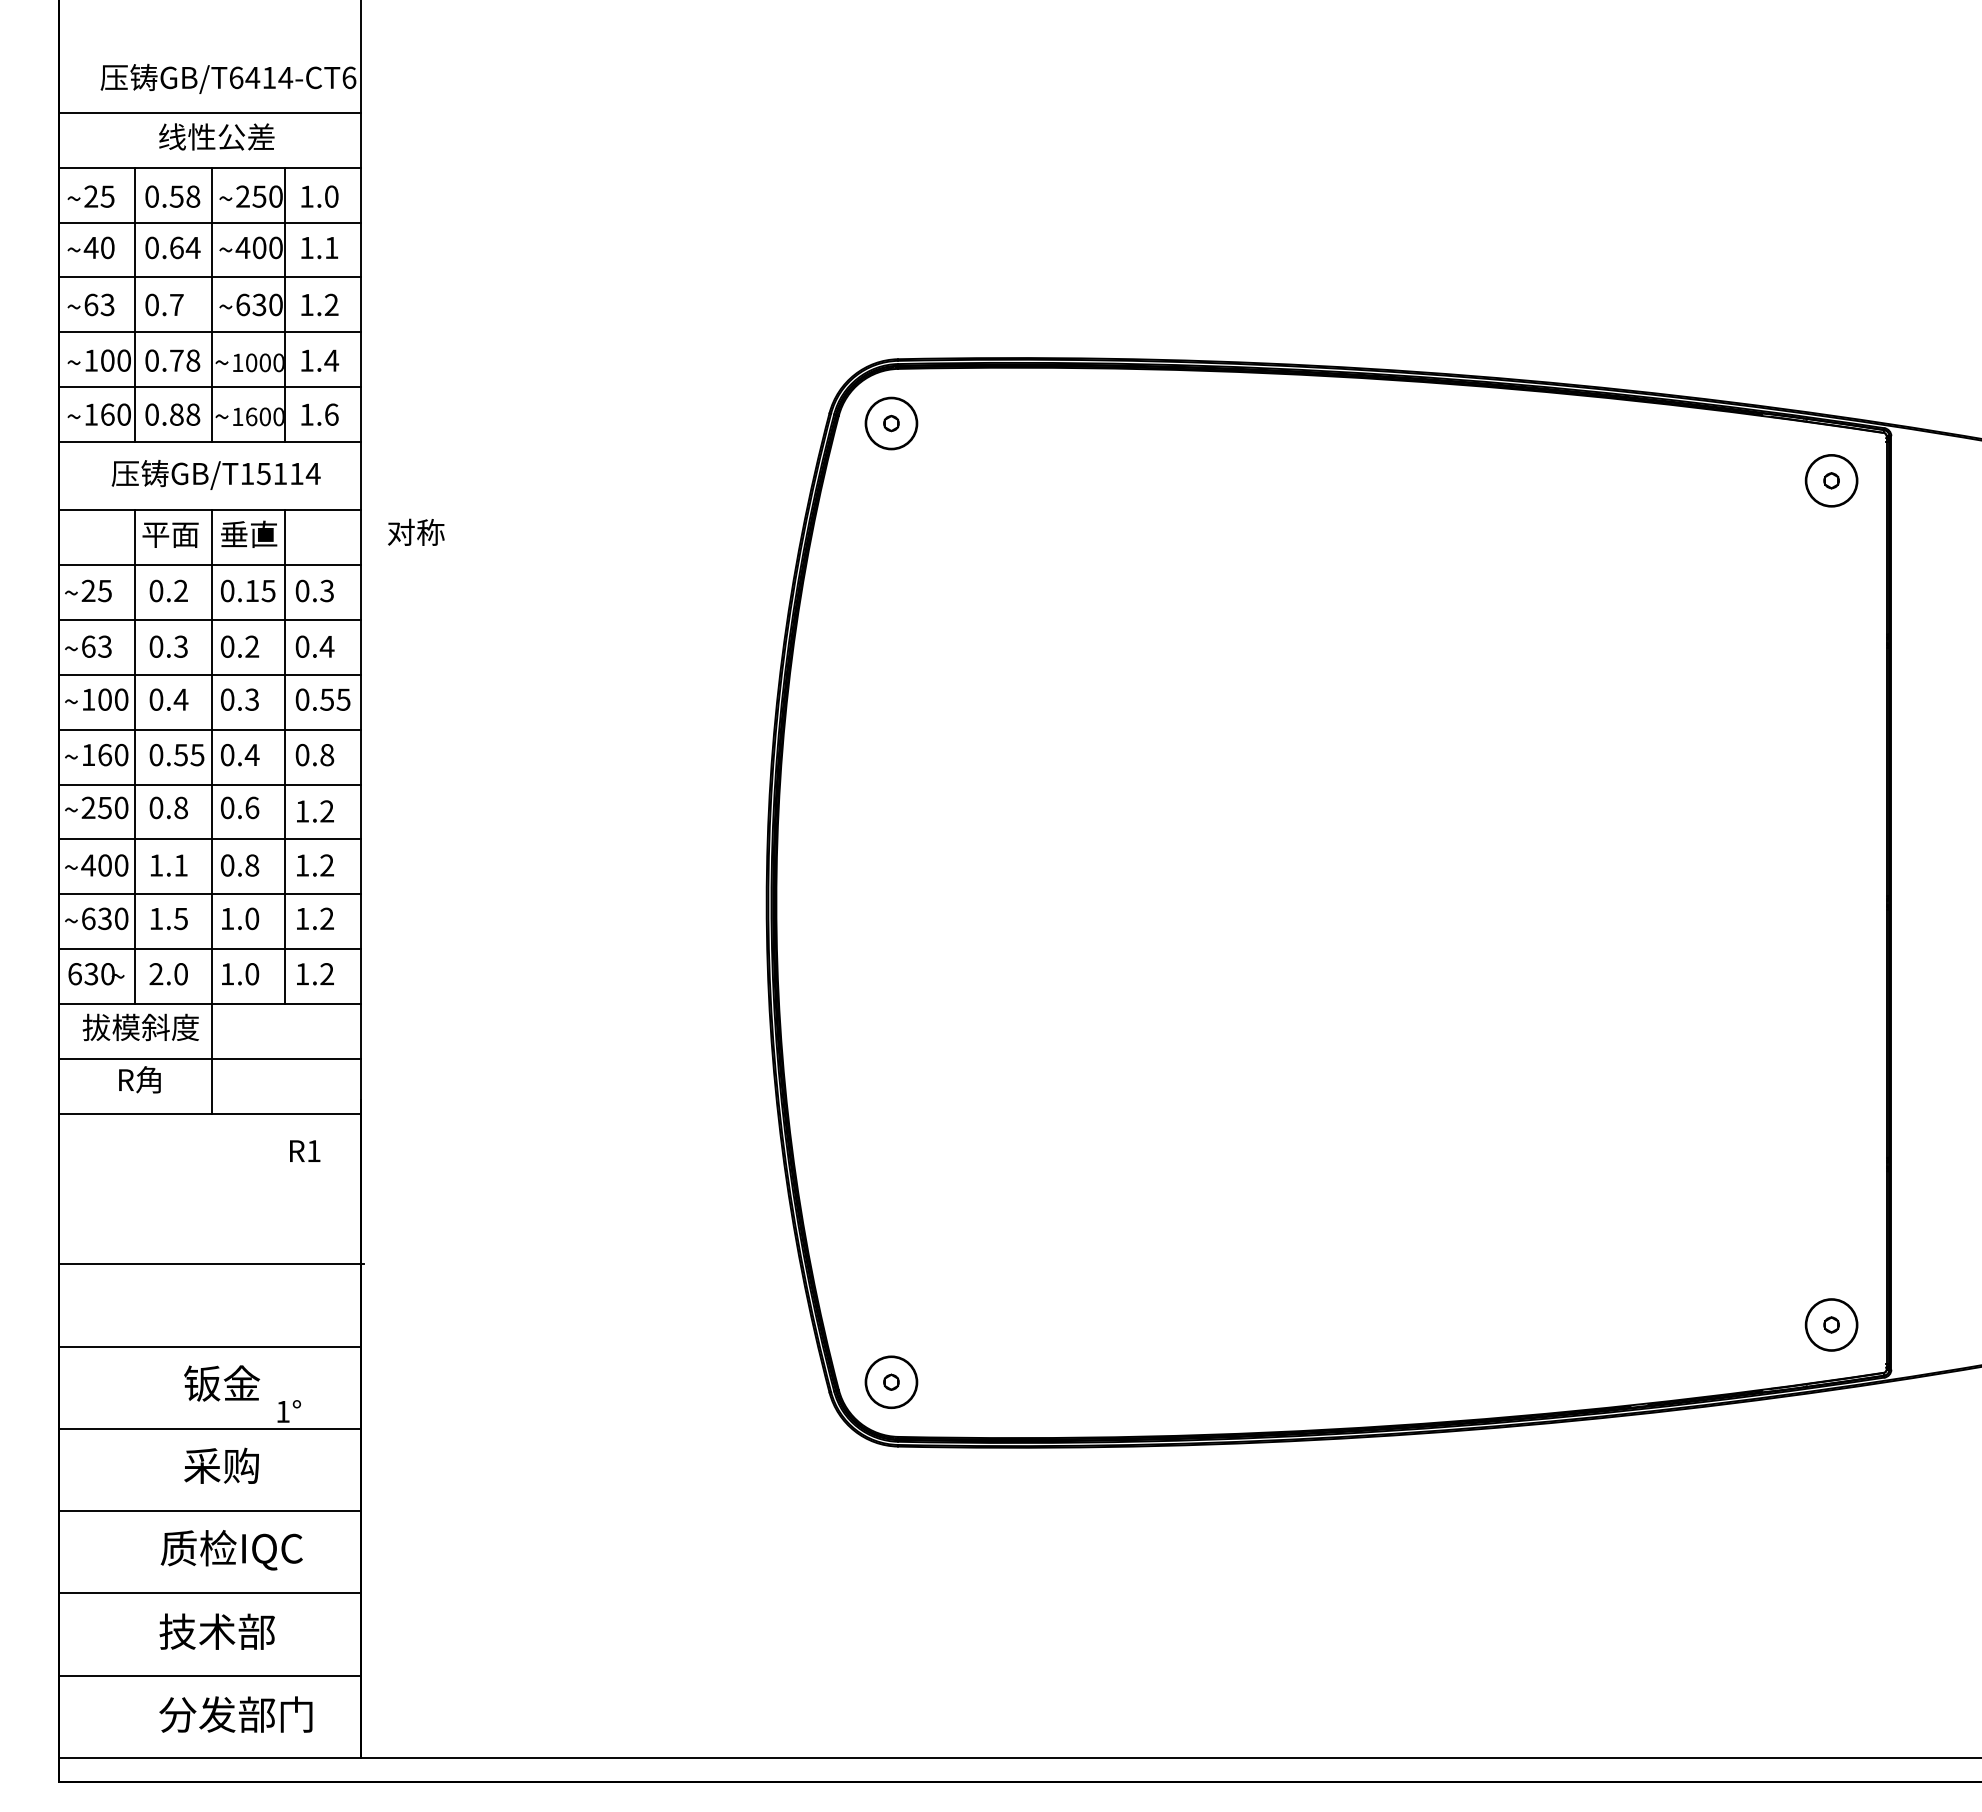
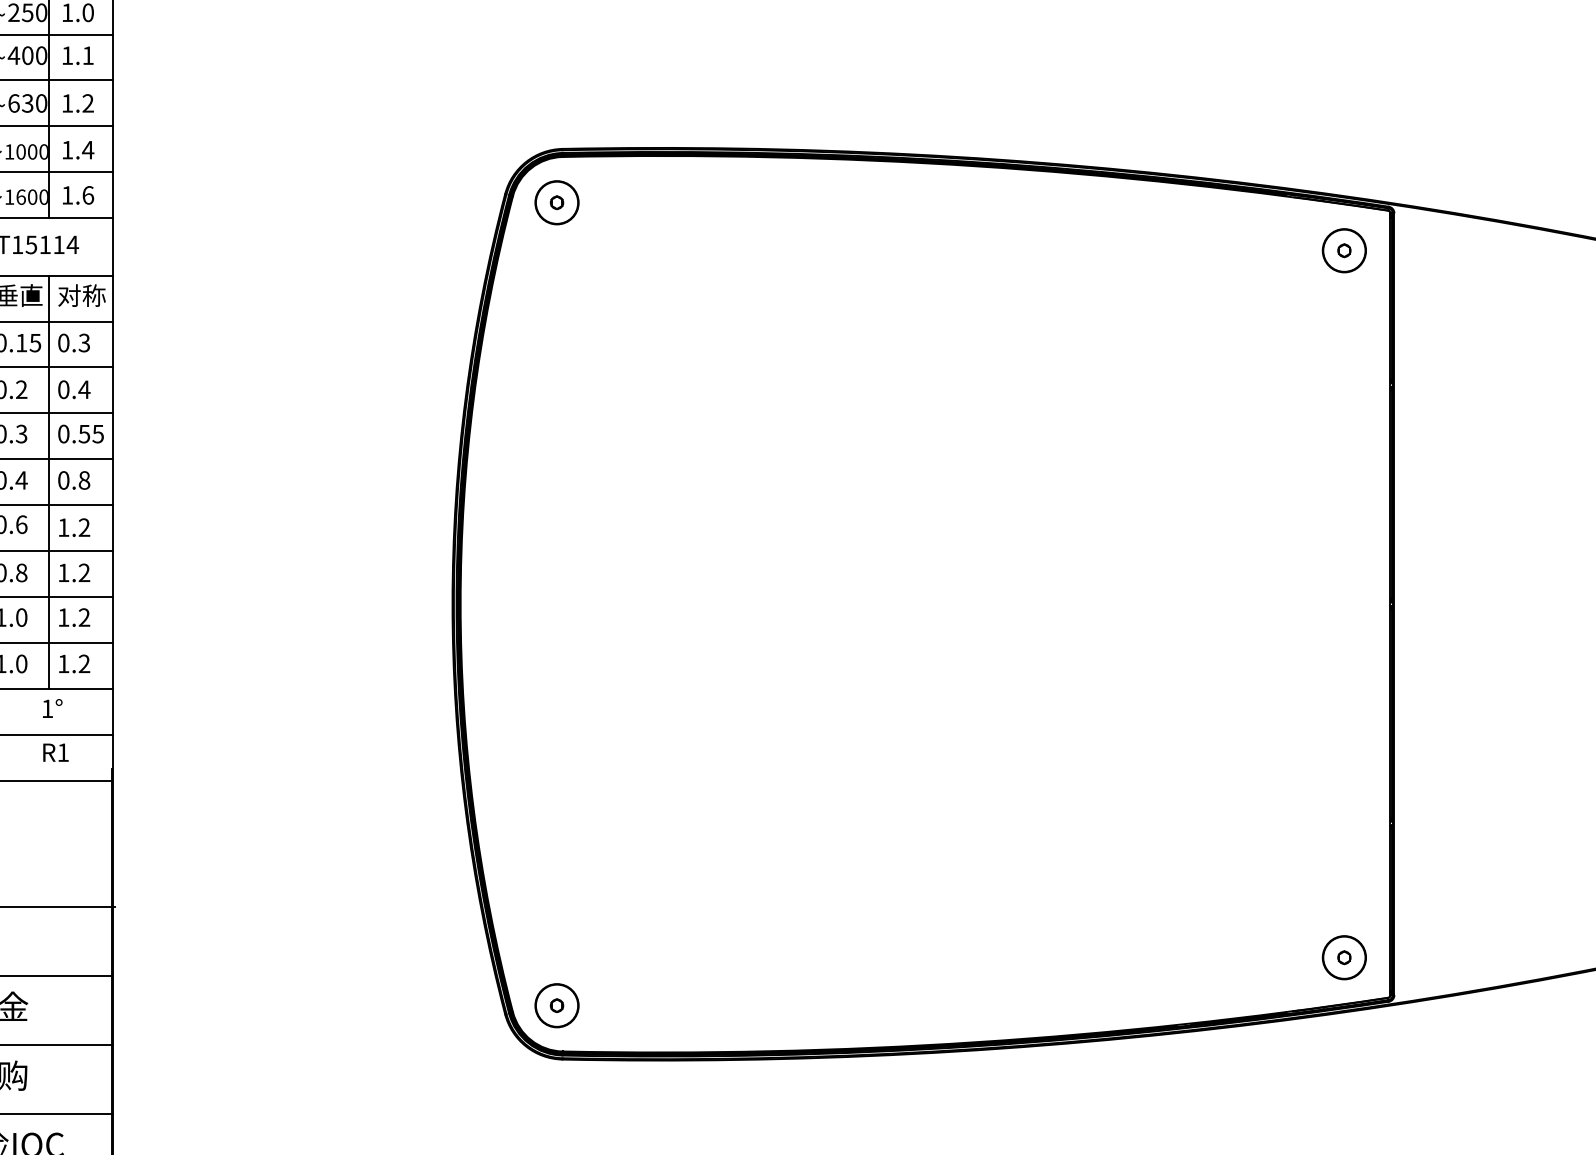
text: (416, 531) -> (82, 294), moved
text: (305, 1150) -> (56, 752), moved
text: (288, 1411) -> (52, 708), moved

